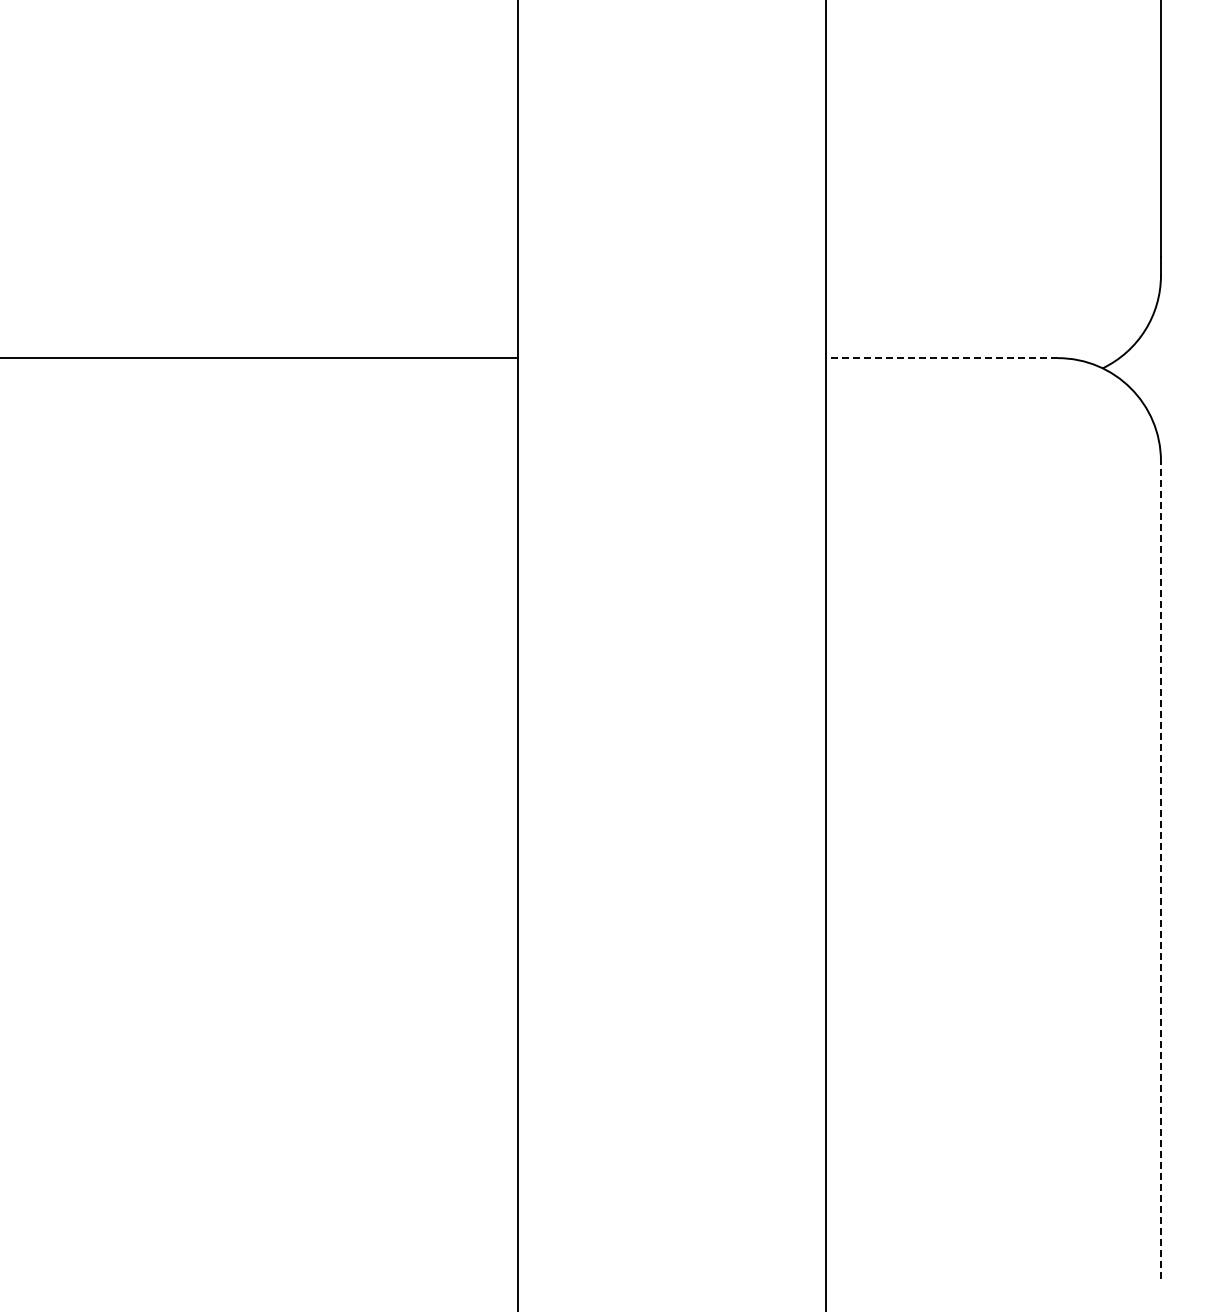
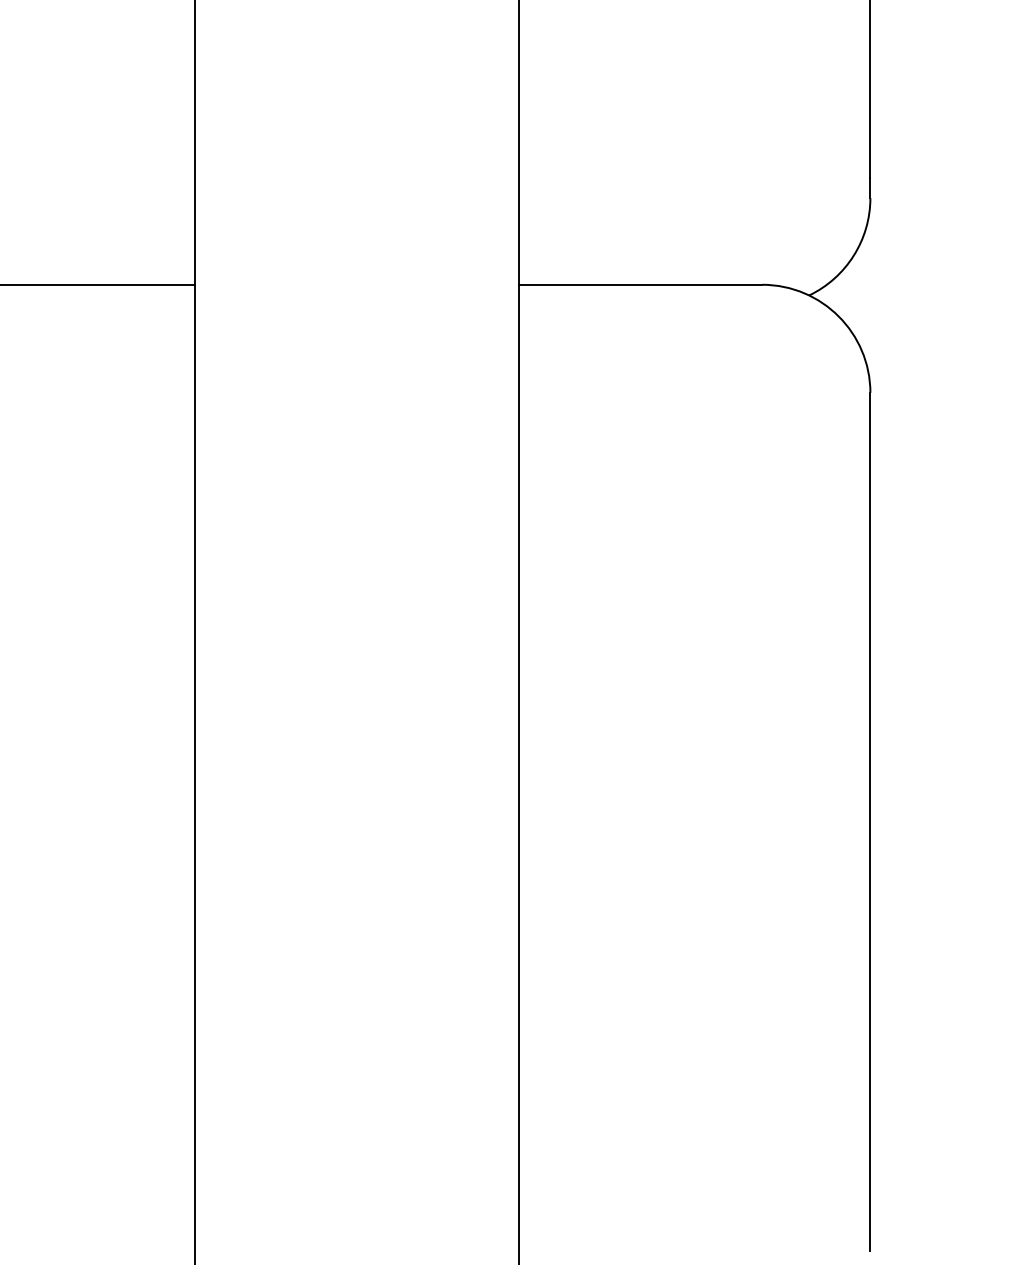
line: (942, 358) -> (640, 285), dashed -> solid
line: (1160, 869) -> (869, 821), dashed -> solid

